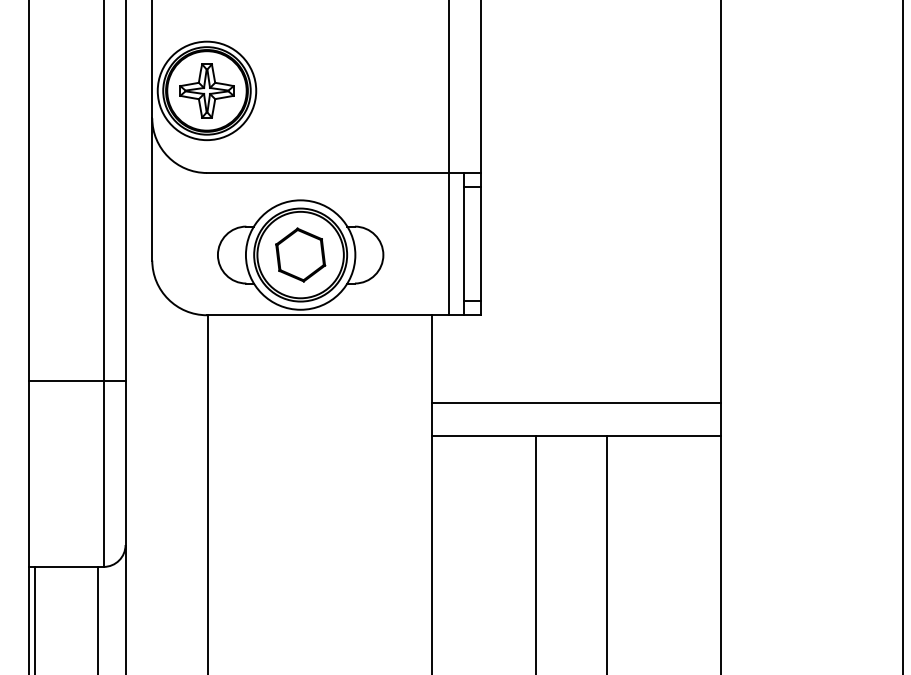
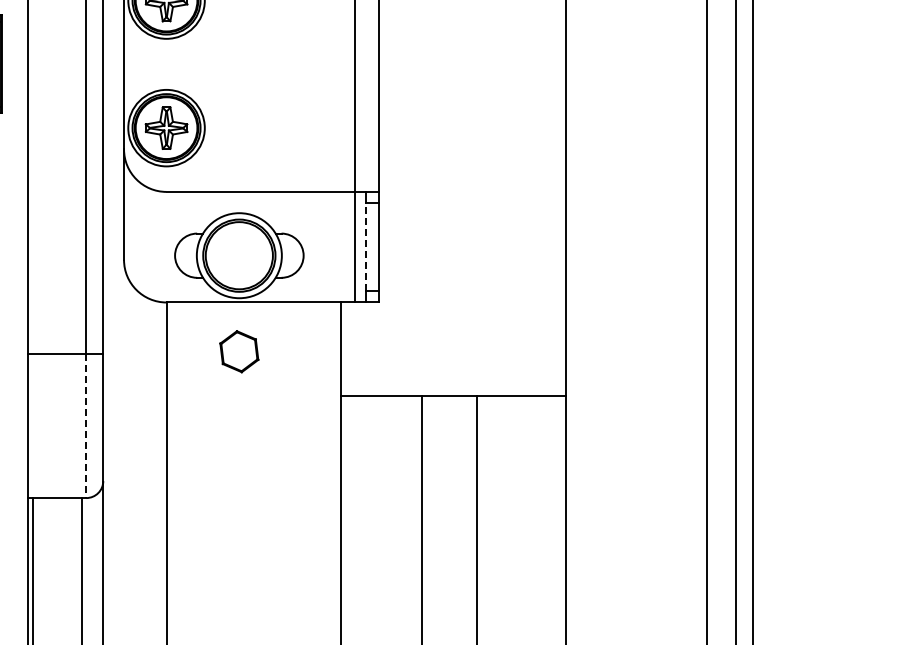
line: (464, 243) -> (366, 246), solid -> dashed
part: (300, 254) -> (239, 351), moved
line: (576, 402) -> (453, 370), removed
line: (103, 474) -> (86, 426), solid -> dashed

